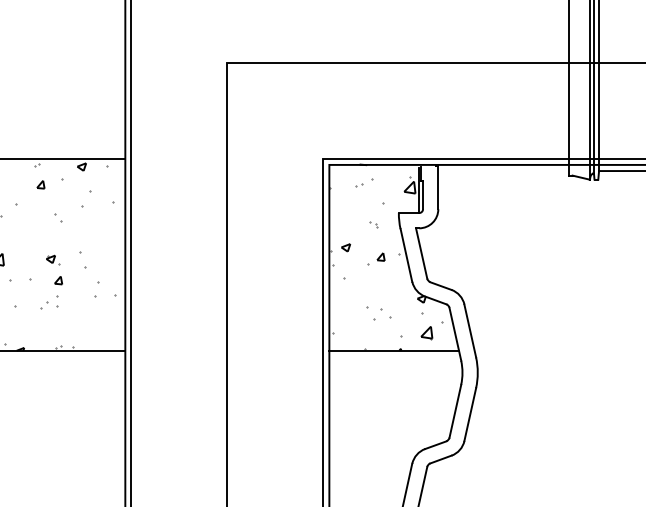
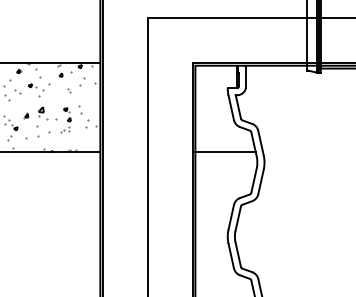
hatch: (385, 256) -> (221, 108), removed

